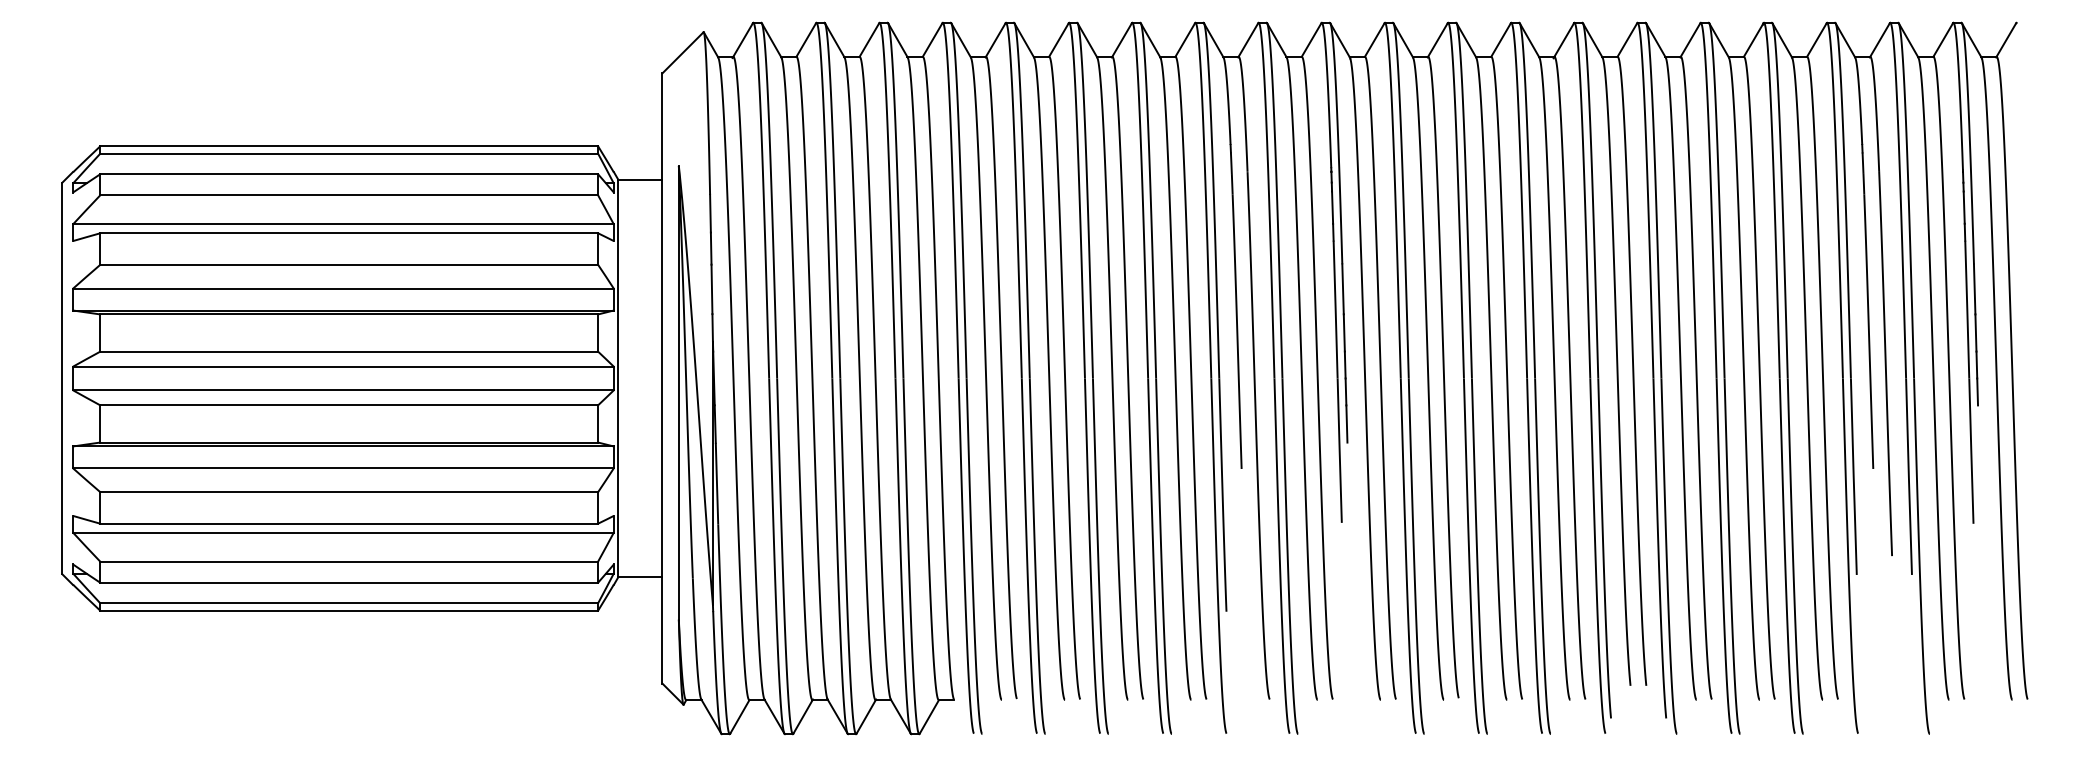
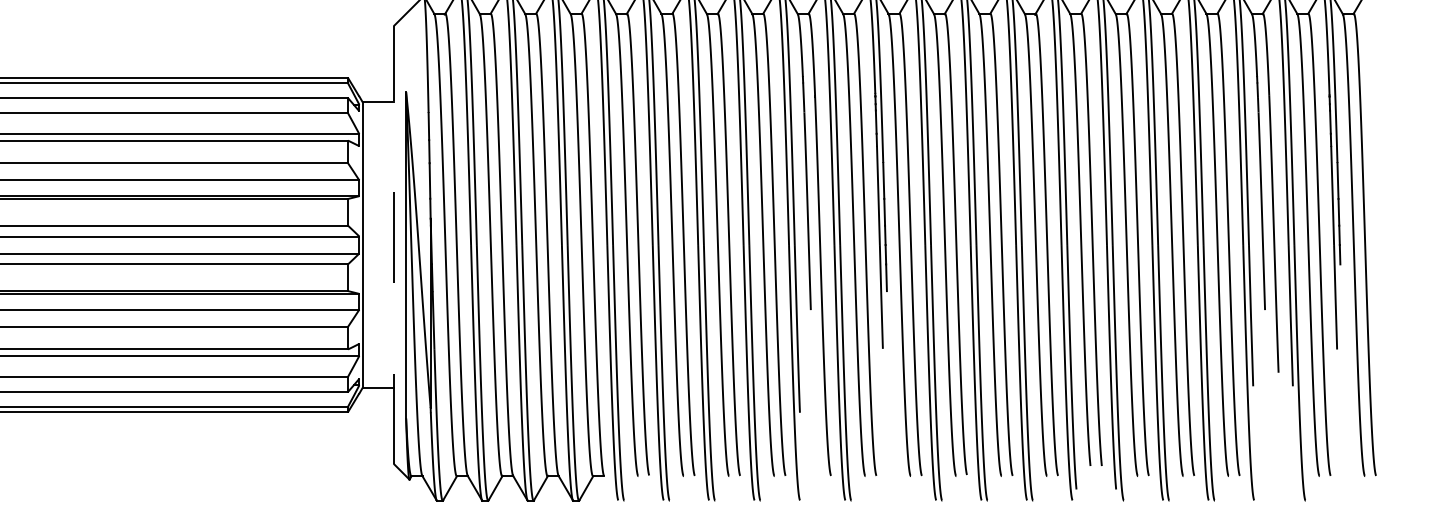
line: (662, 378) -> (394, 245), solid -> dashed

